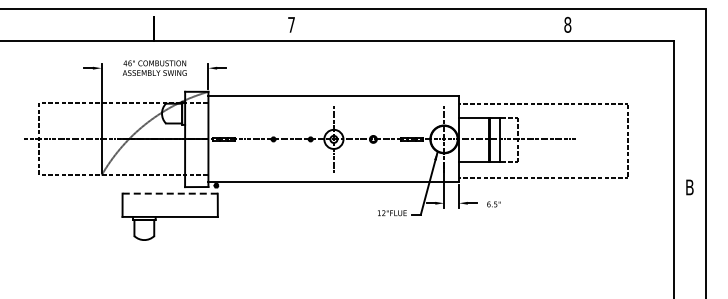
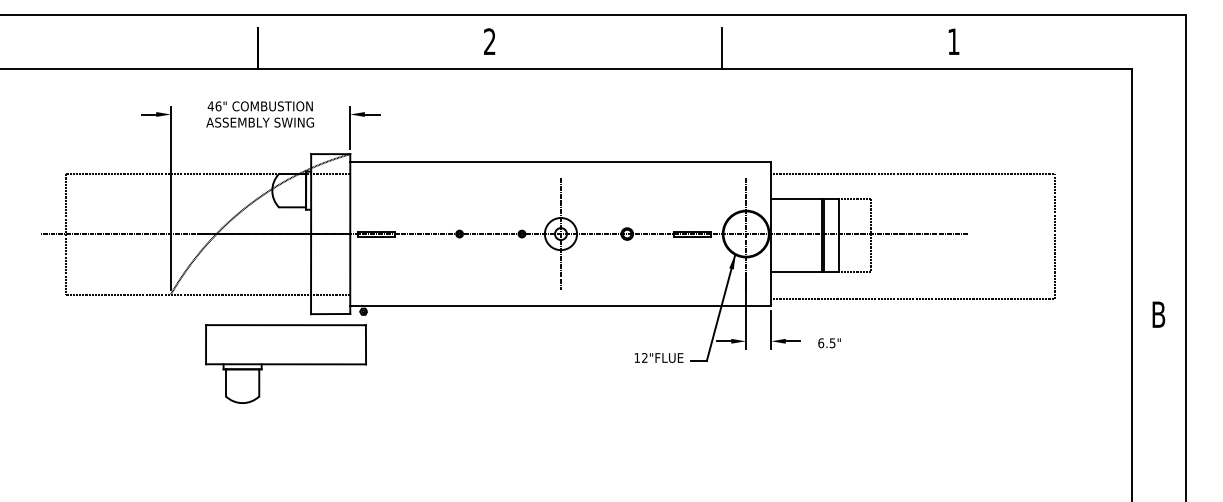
text: (291, 24) -> (489, 41), 7 -> 2
text: (567, 24) -> (953, 41), 8 -> 1
line: (429, 28) -> (721, 47), added
line: (170, 193) -> (286, 324), dashed -> solid

